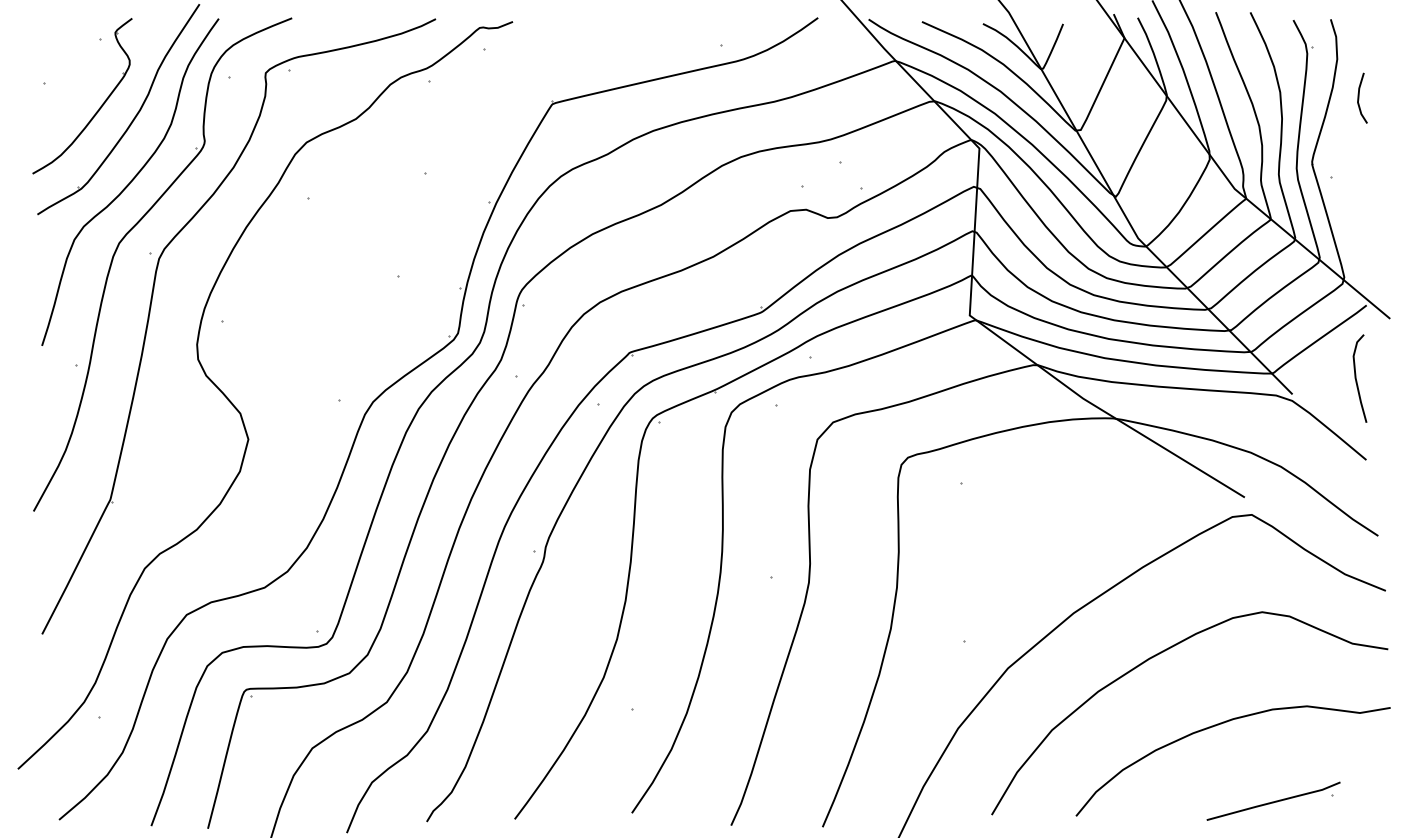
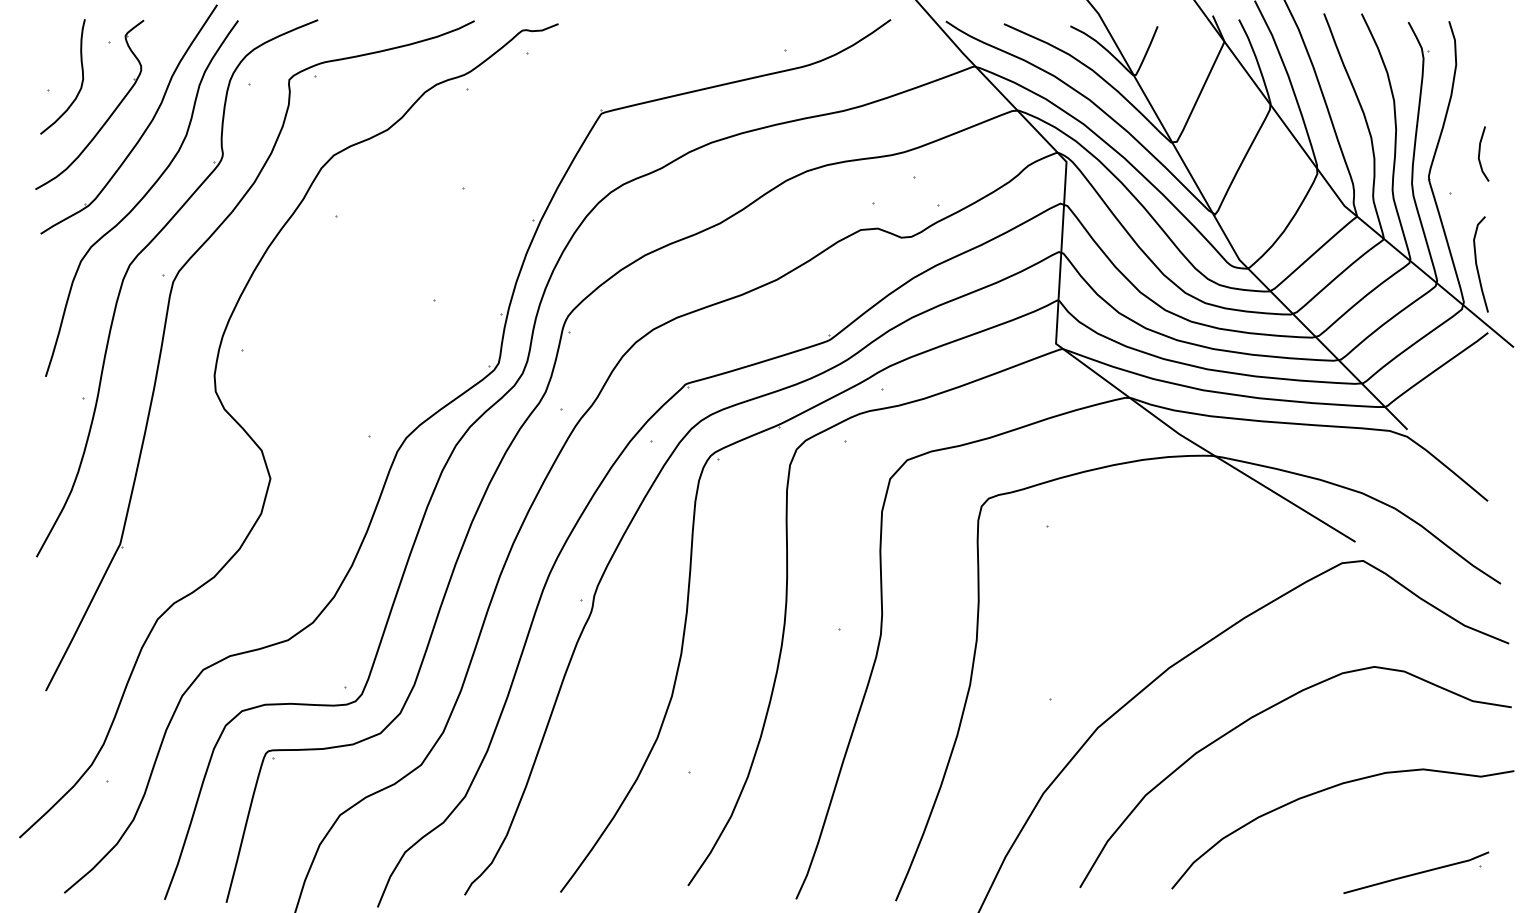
curve: (74, 75) -> (81, 82), added
line: (1359, 97) -> (1480, 153), moved
curve: (1357, 380) -> (1478, 266), moved
part: (1273, 800) -> (1416, 871), moved

